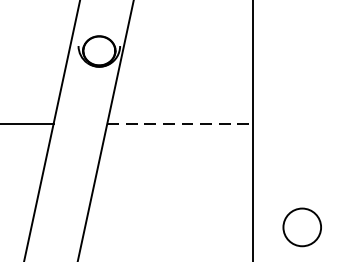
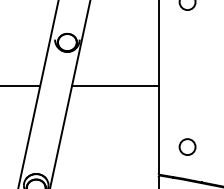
line: (180, 123) -> (115, 85), dashed -> solid
circle: (302, 226) -> (187, 146), size x0.71

